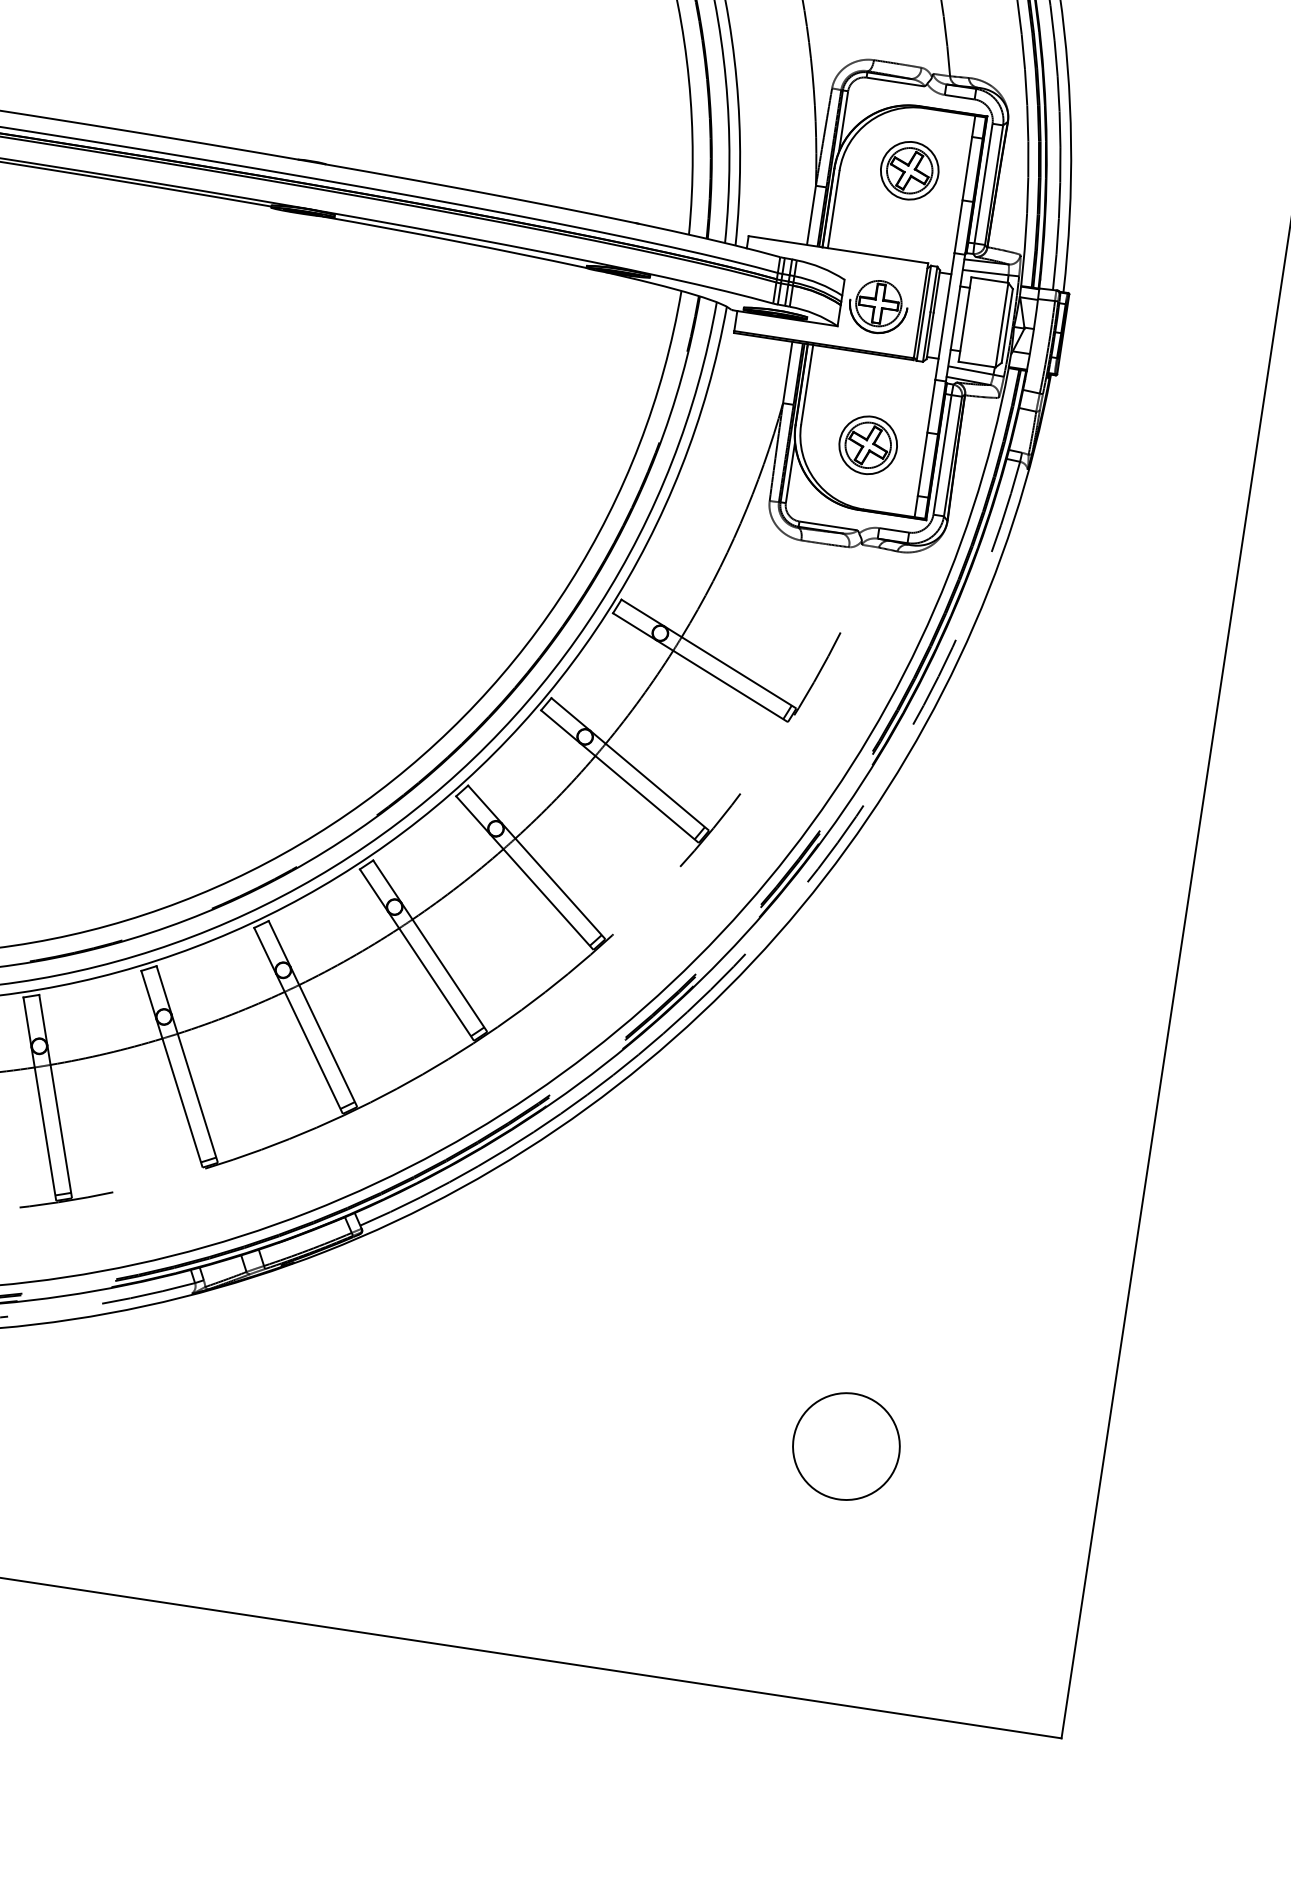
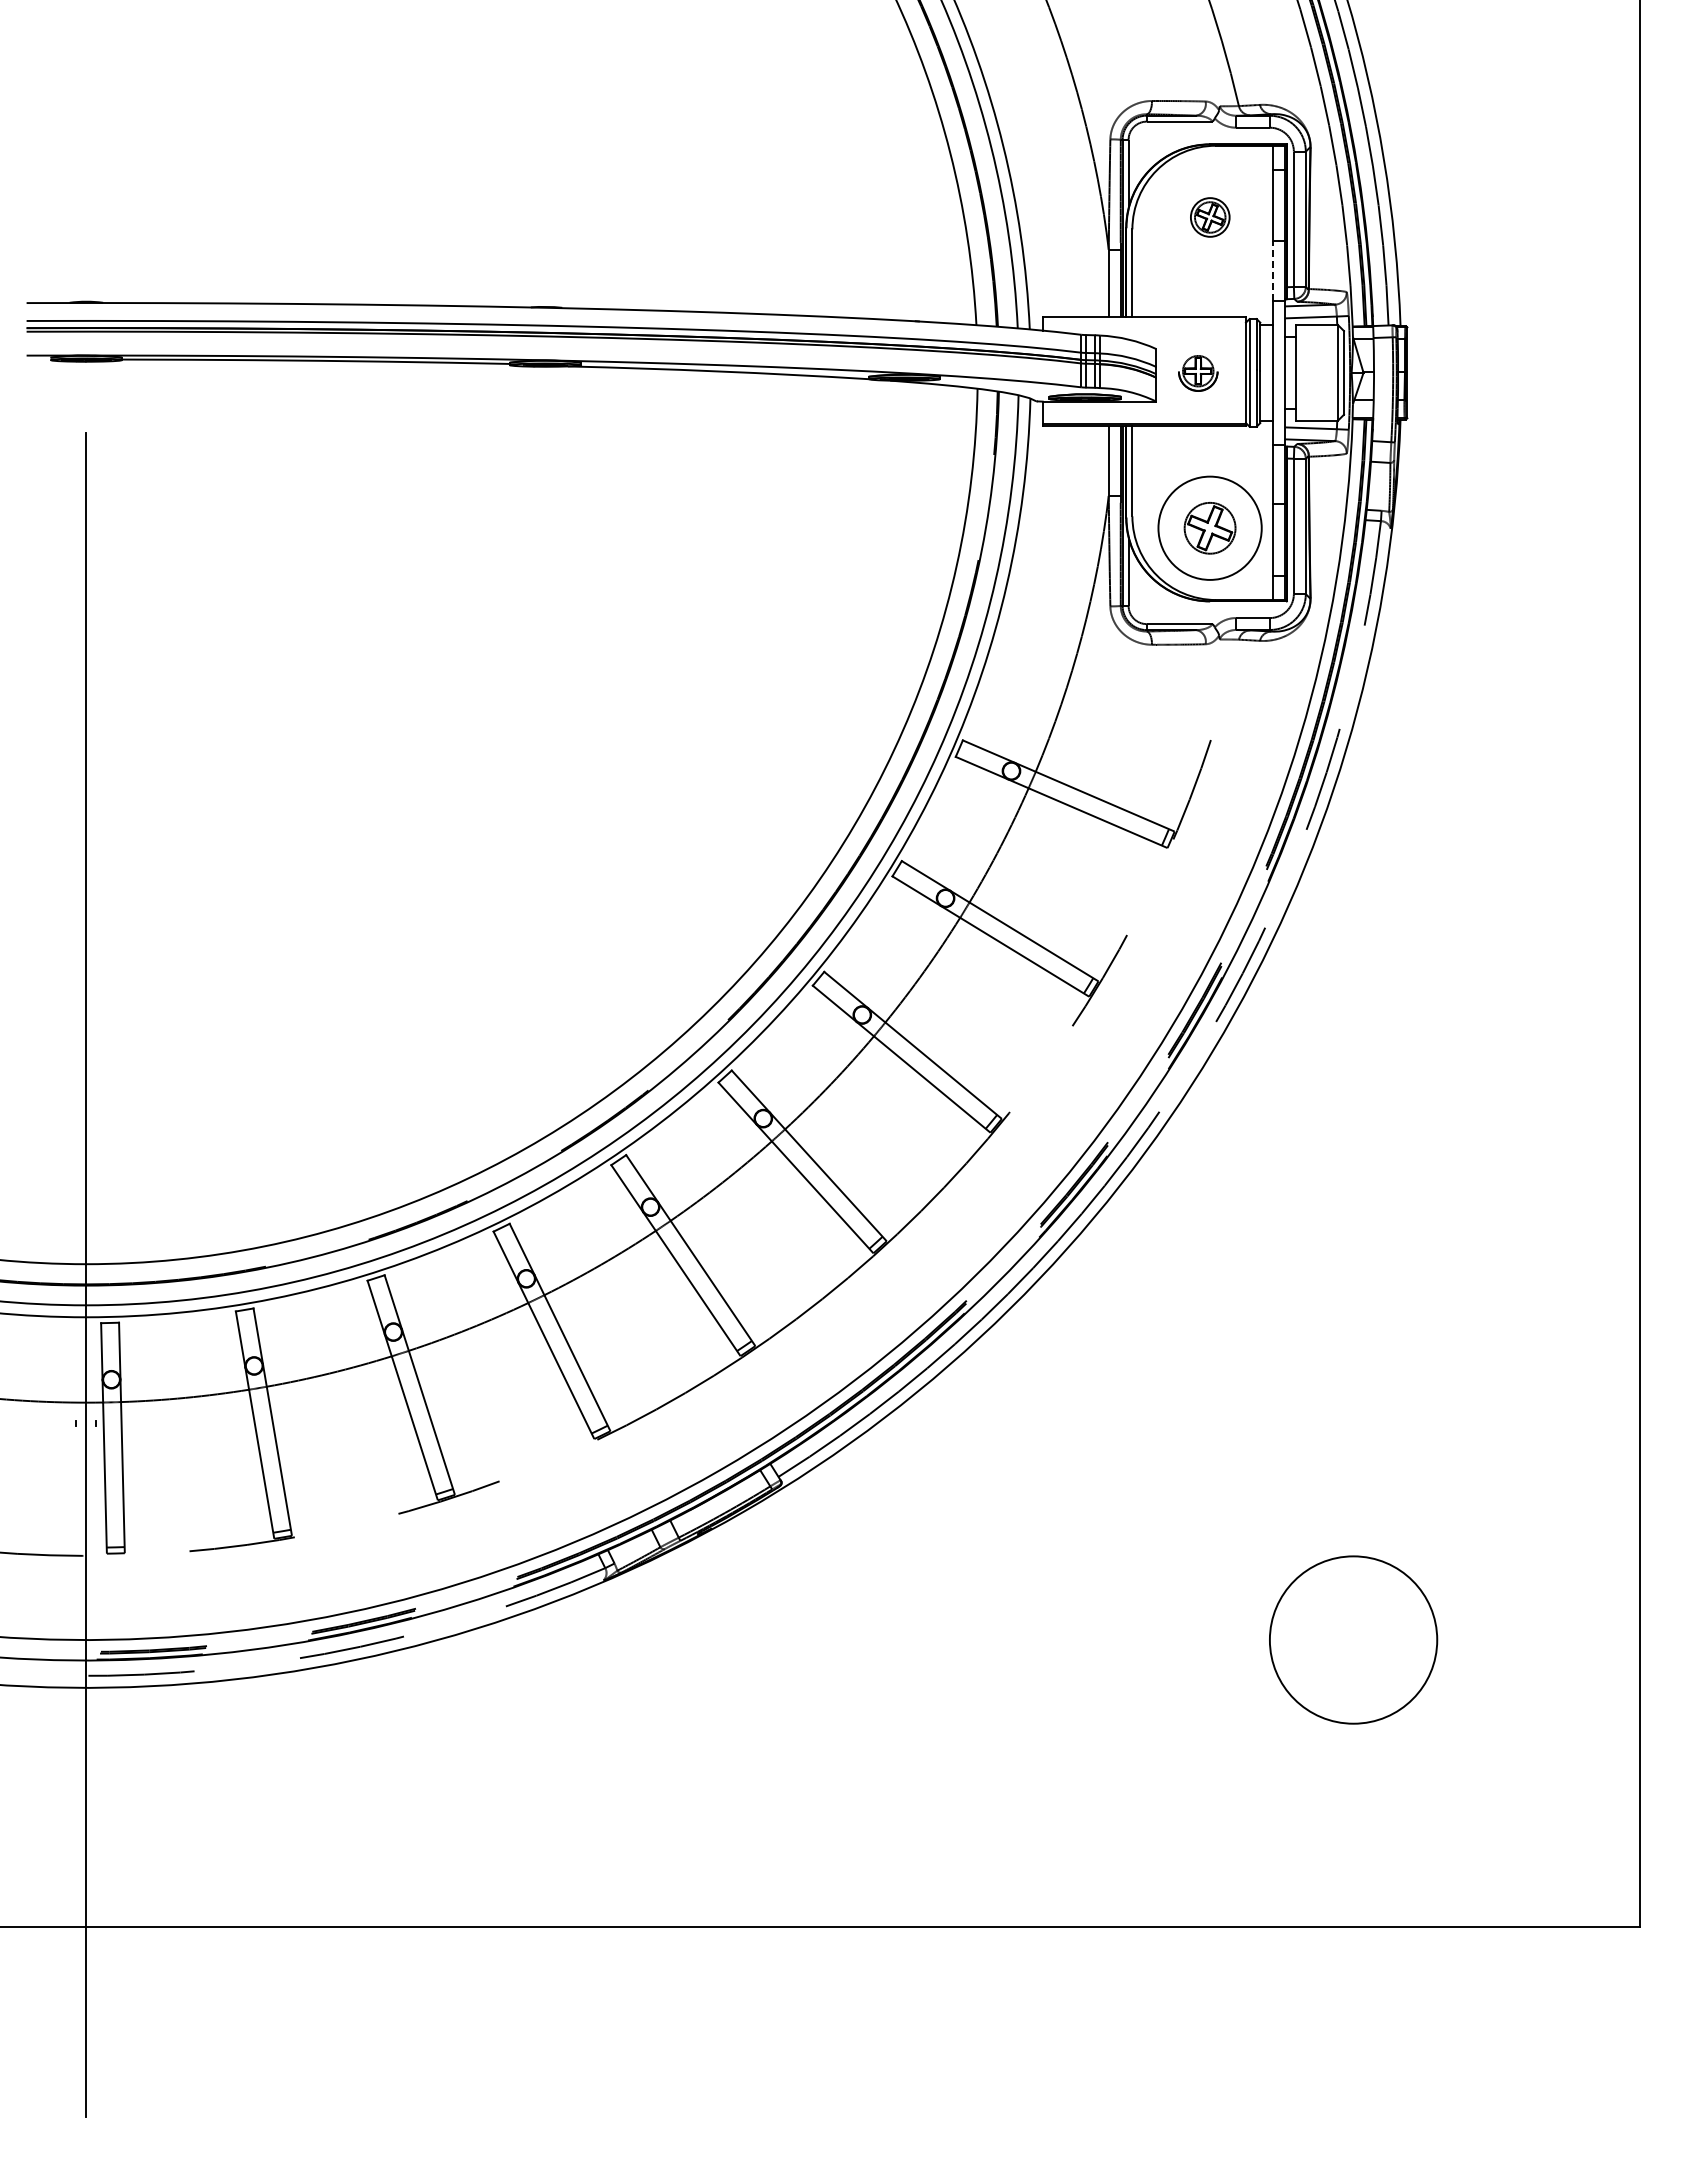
part: (910, 170) -> (1210, 217), size x0.6
line: (958, 226) -> (1273, 271), solid -> dashed
part: (878, 307) -> (1198, 373), size x0.6
circle: (867, 445) -> (1209, 528), size x1.6
circle: (846, 1446) -> (1353, 1639), size x1.4

